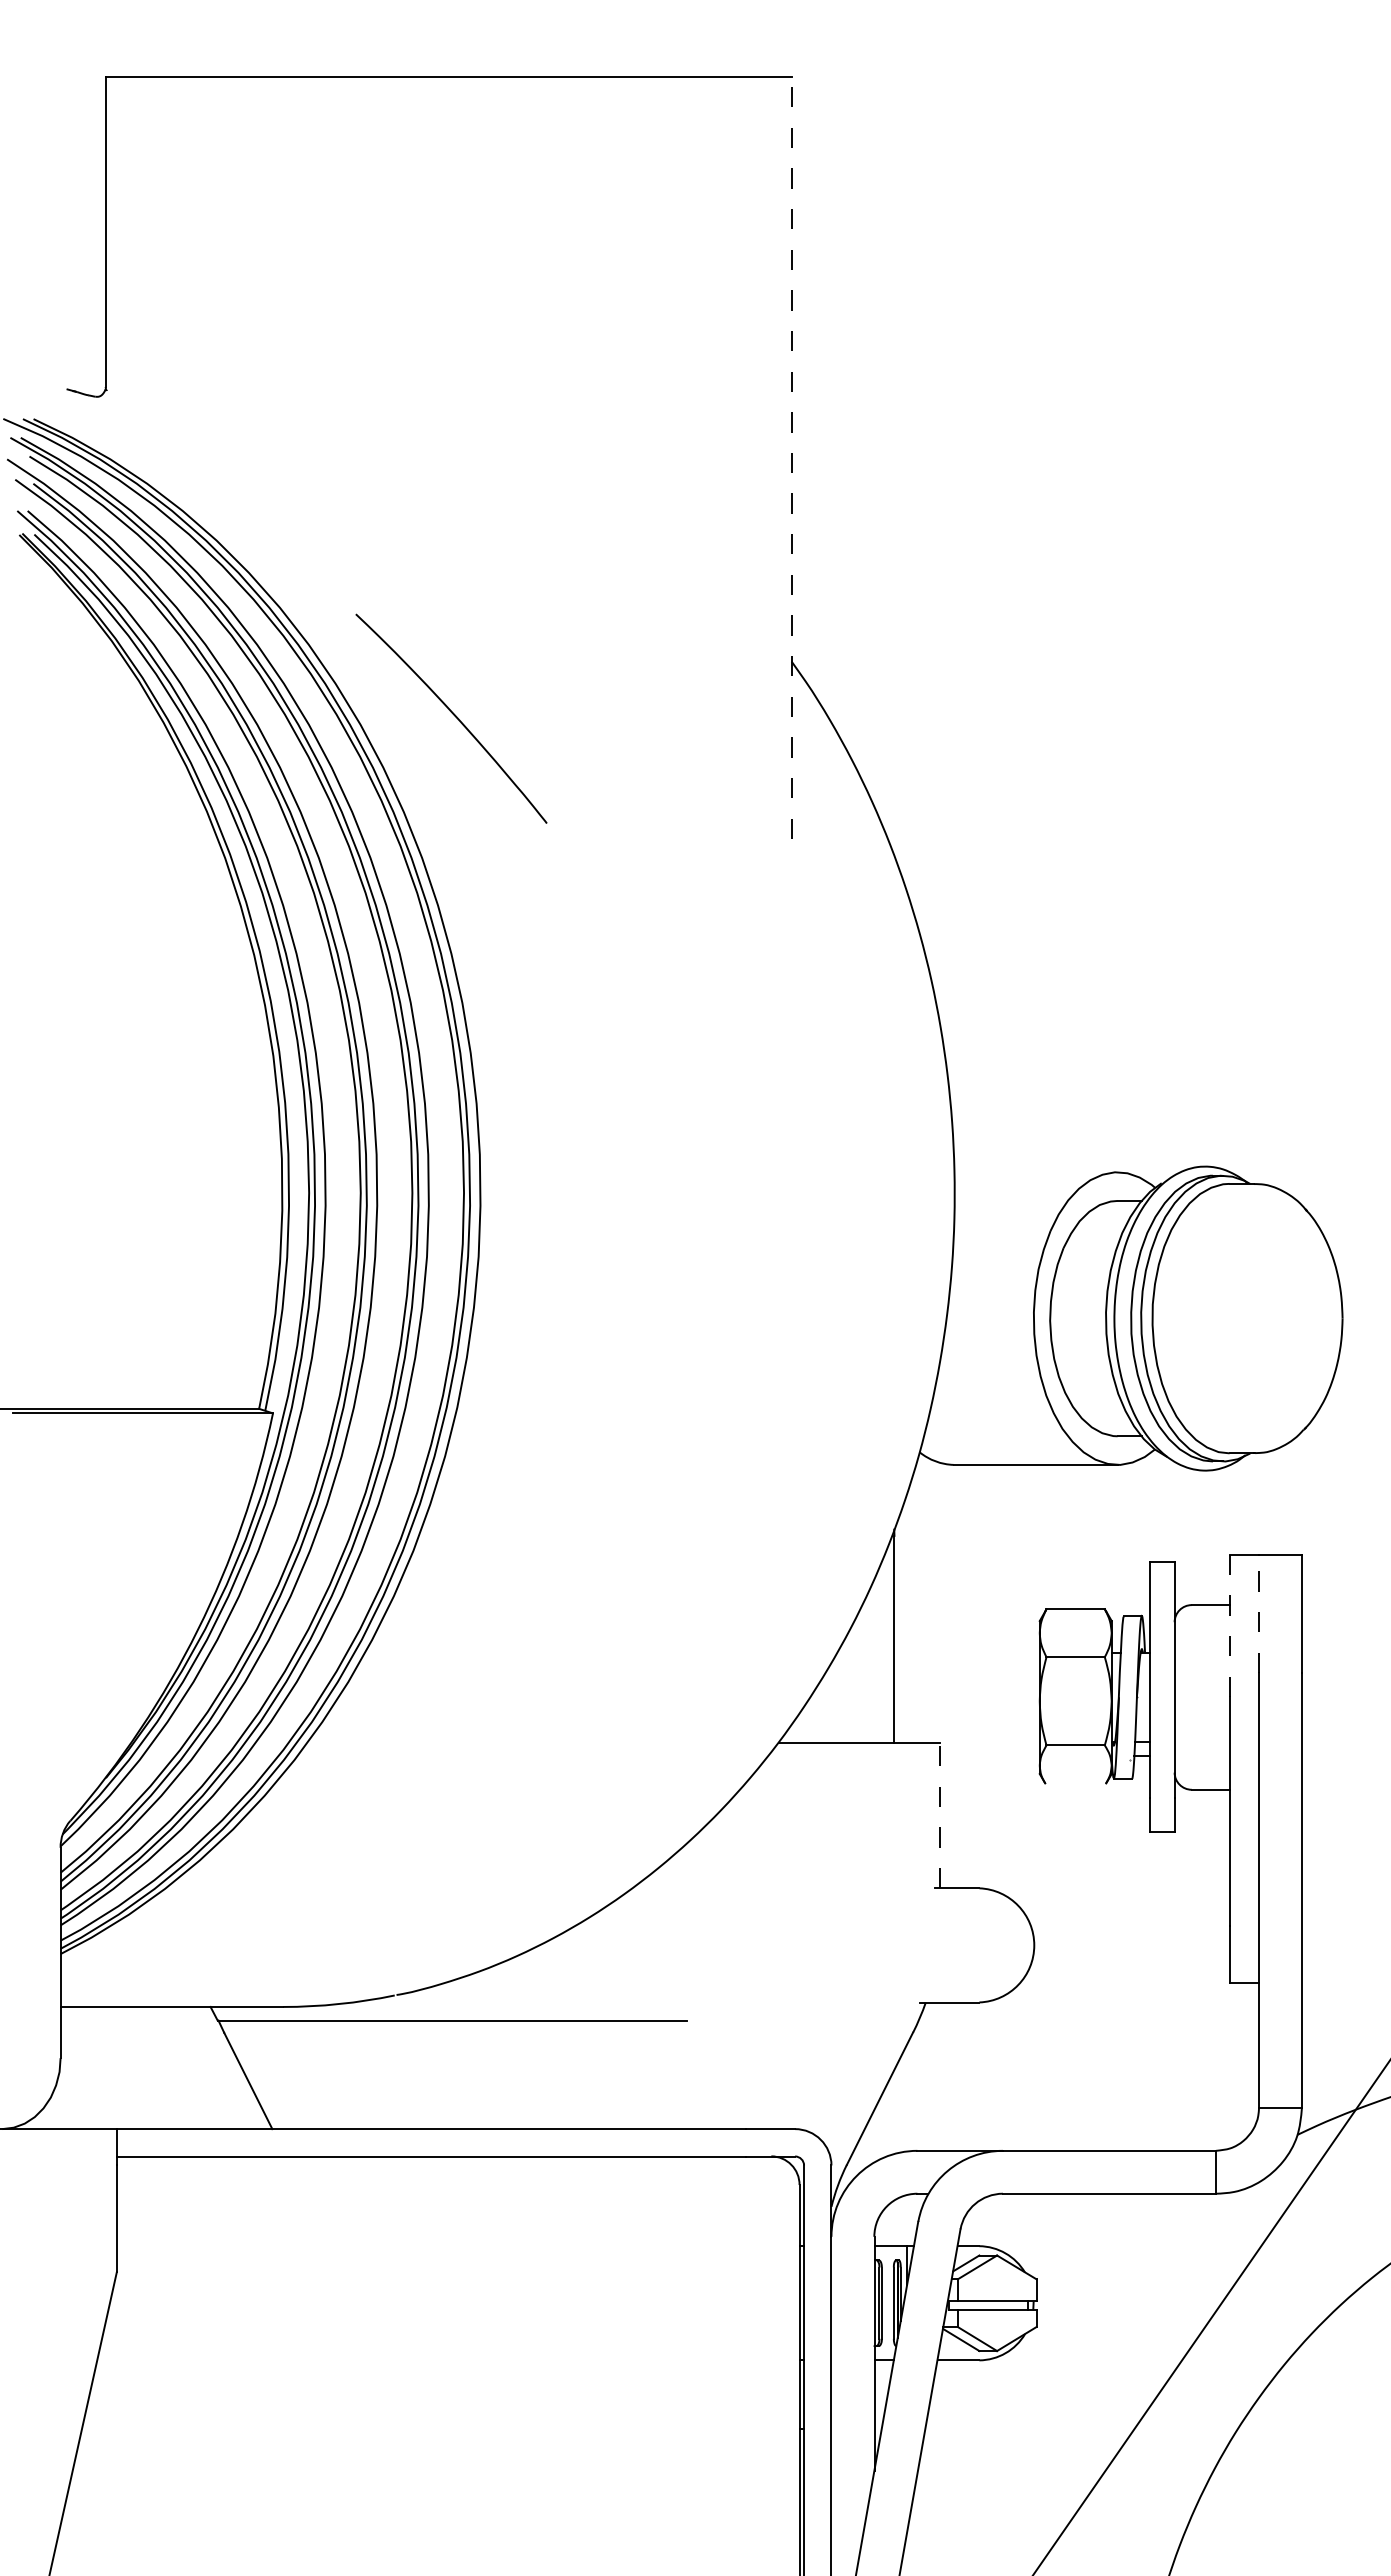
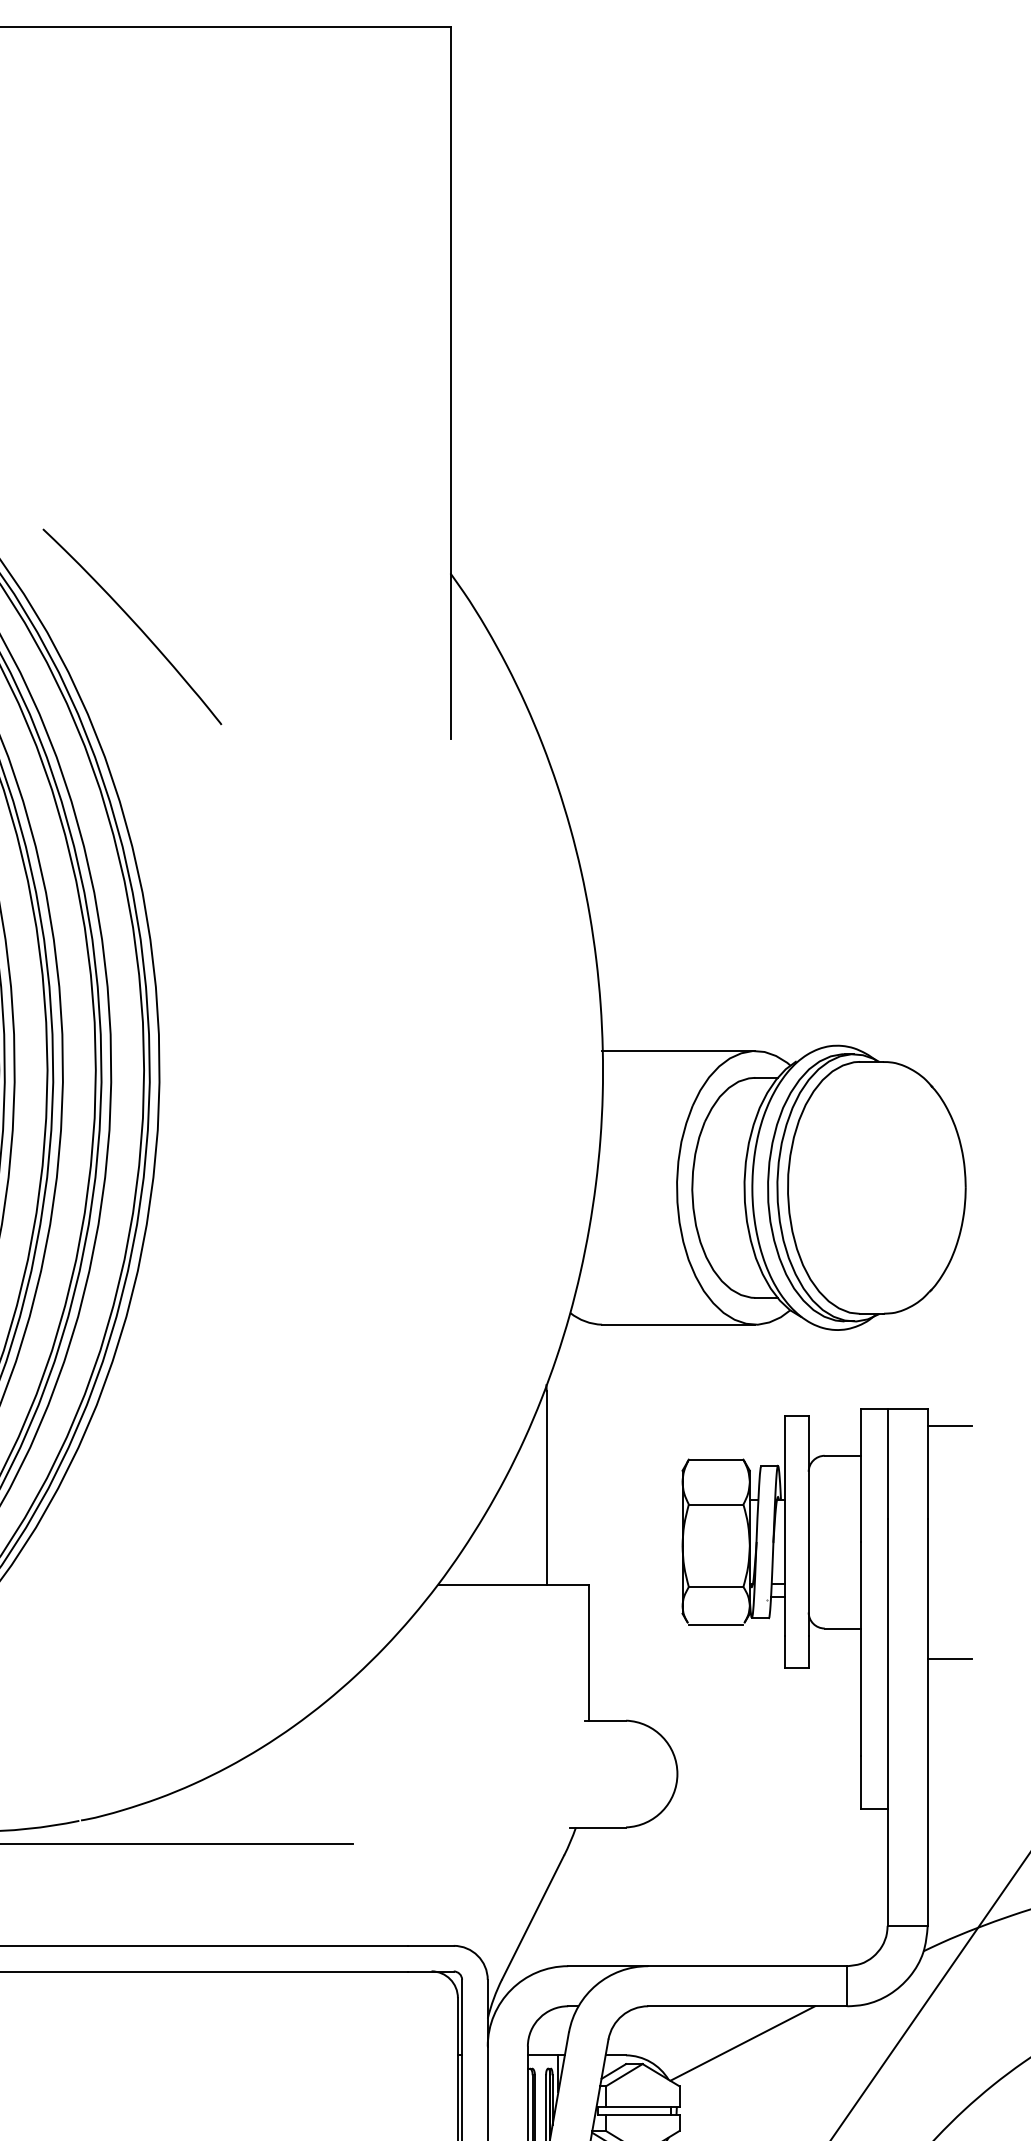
line: (791, 458) -> (450, 383), dashed -> solid
line: (1035, 1172) -> (678, 1051), added
line: (1325, 1572) -> (949, 1425), added
line: (1259, 1613) -> (888, 1463), dashed -> solid
line: (1230, 1626) -> (860, 1475), dashed -> solid
line: (1075, 1785) -> (715, 1624), added
line: (939, 1815) -> (588, 1652), dashed -> solid
line: (1325, 1822) -> (949, 1659), added
line: (1103, 2233) -> (742, 2043), added

